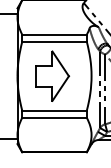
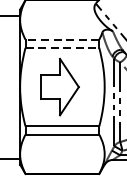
line: (54, 34) -> (62, 39), solid -> dashed
line: (55, 41) -> (63, 47), solid -> dashed

